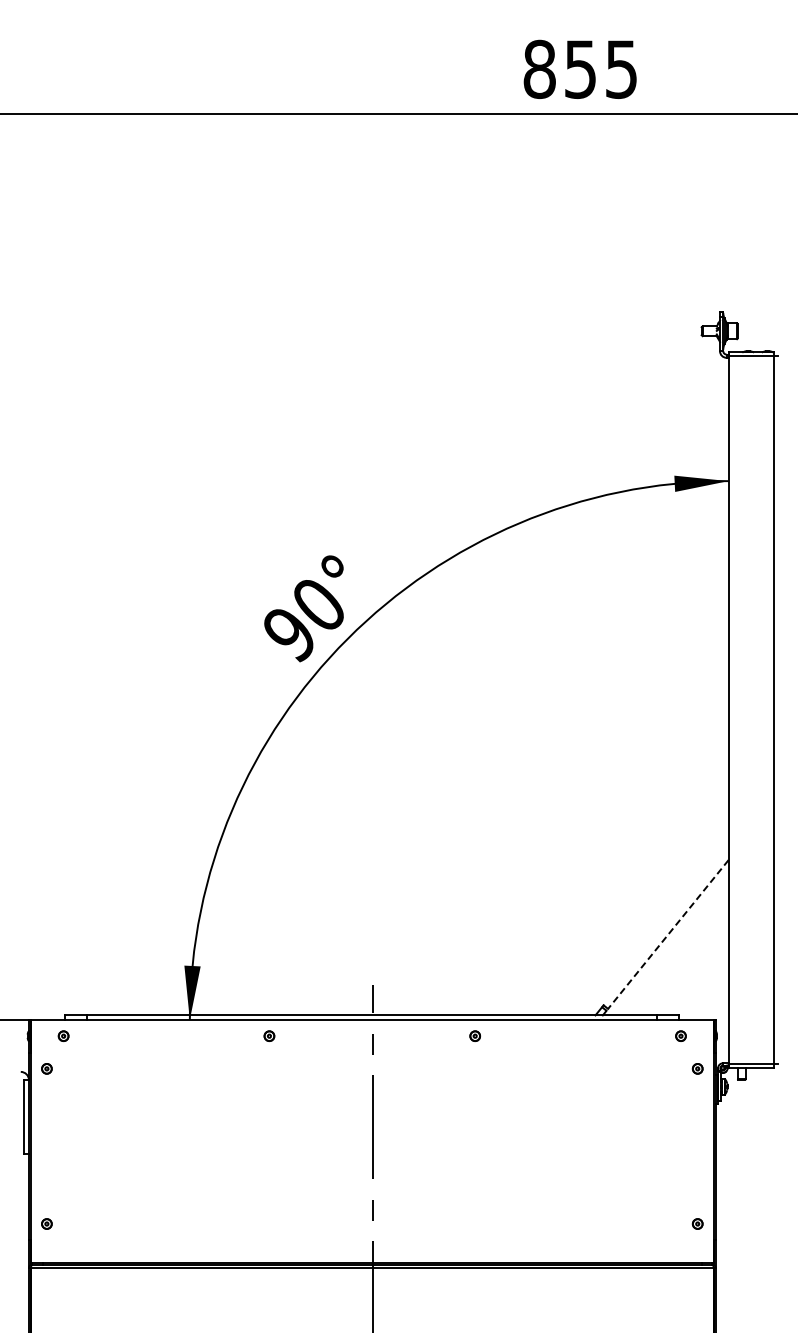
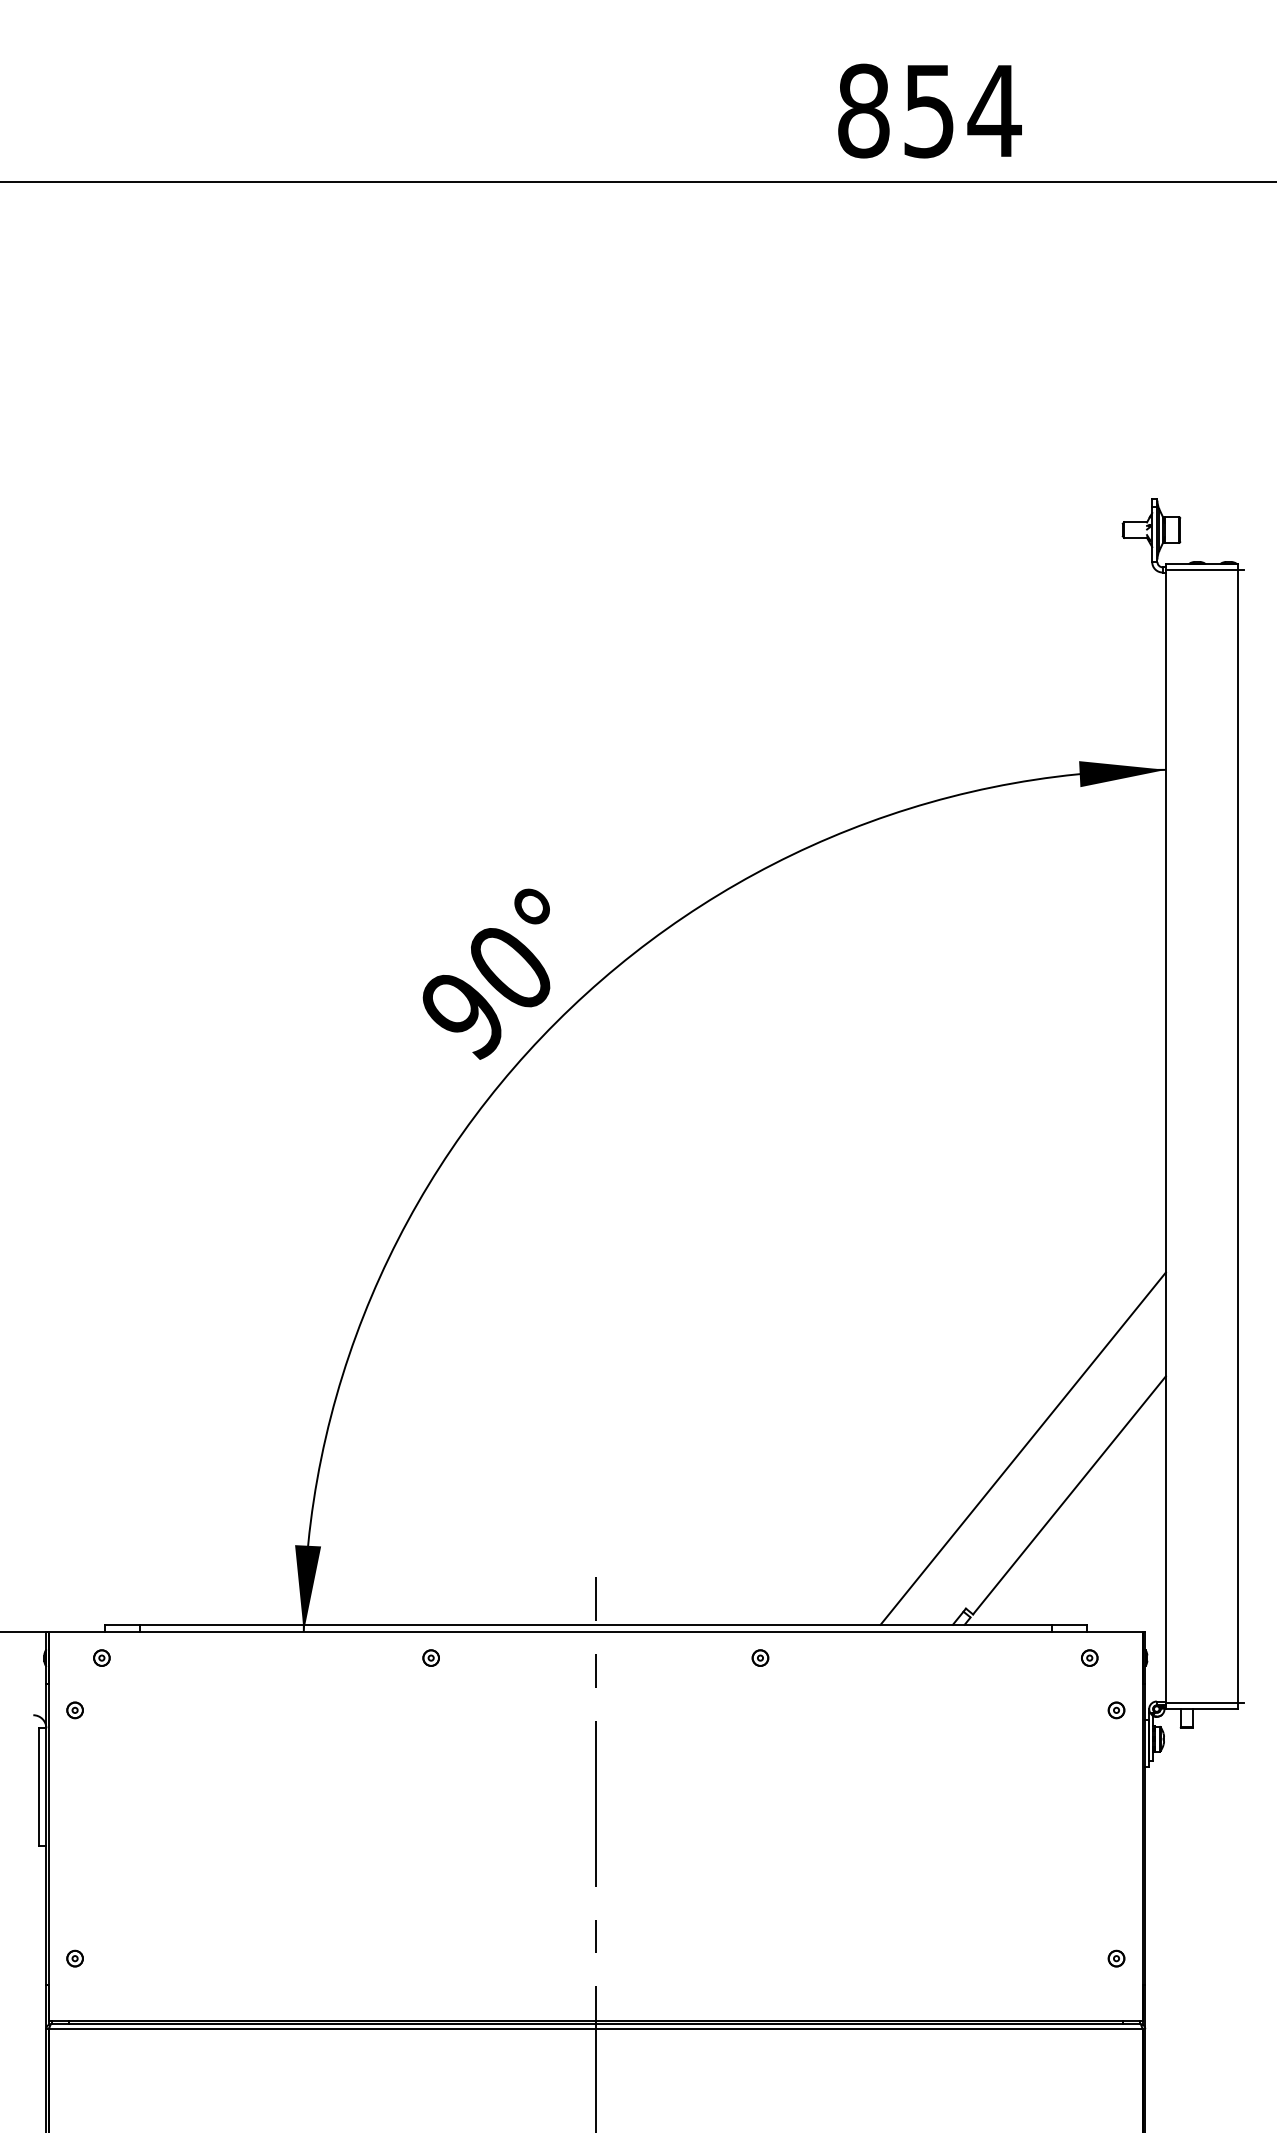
text: (621, 69) -> (994, 111), 855 -> 854
line: (639, 905) -> (1023, 1448), added
line: (668, 934) -> (1069, 1495), dashed -> solid

